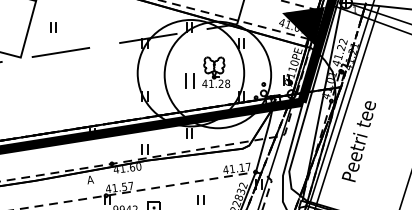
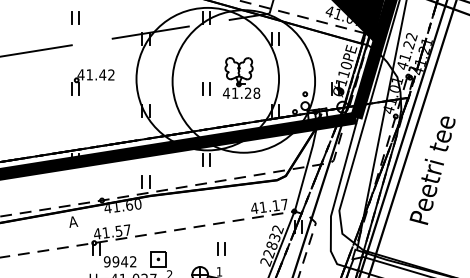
part: (53, 27) -> (76, 17), moved
part: (105, 75) -> (93, 82), added
part: (189, 80) -> (205, 88), size x0.62

